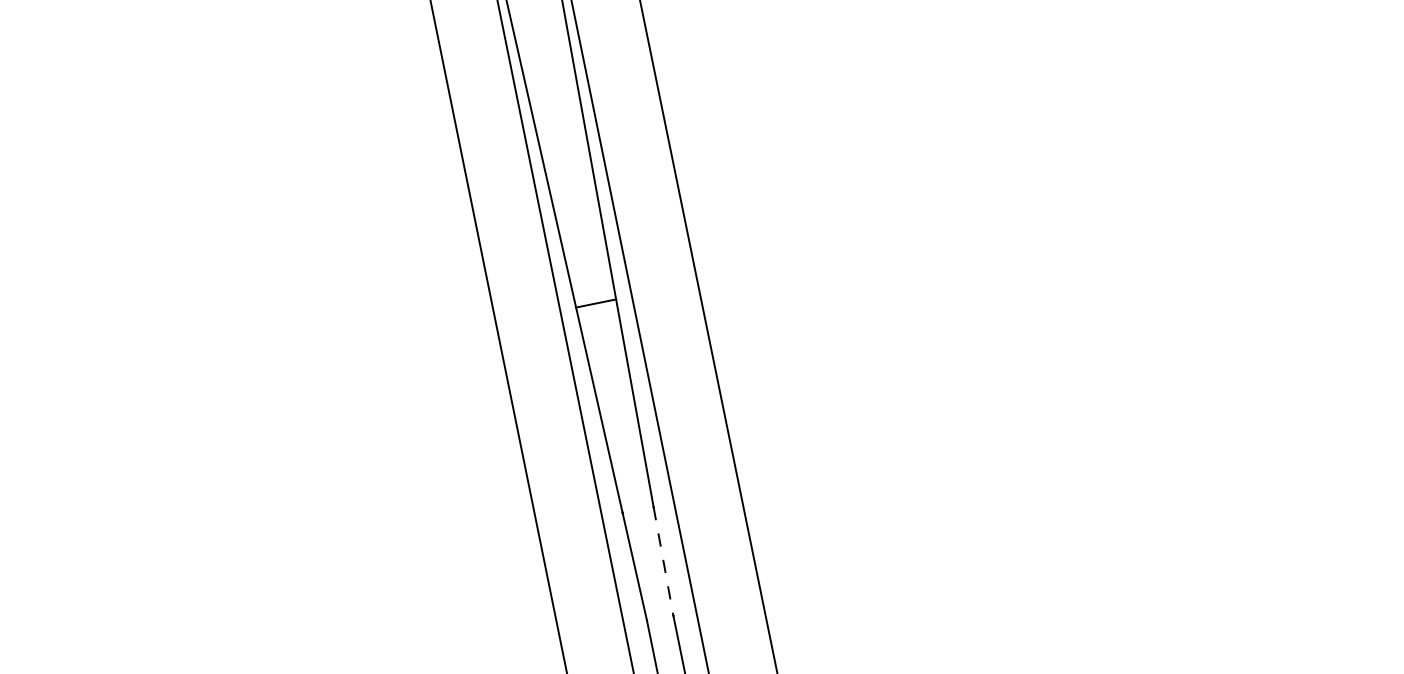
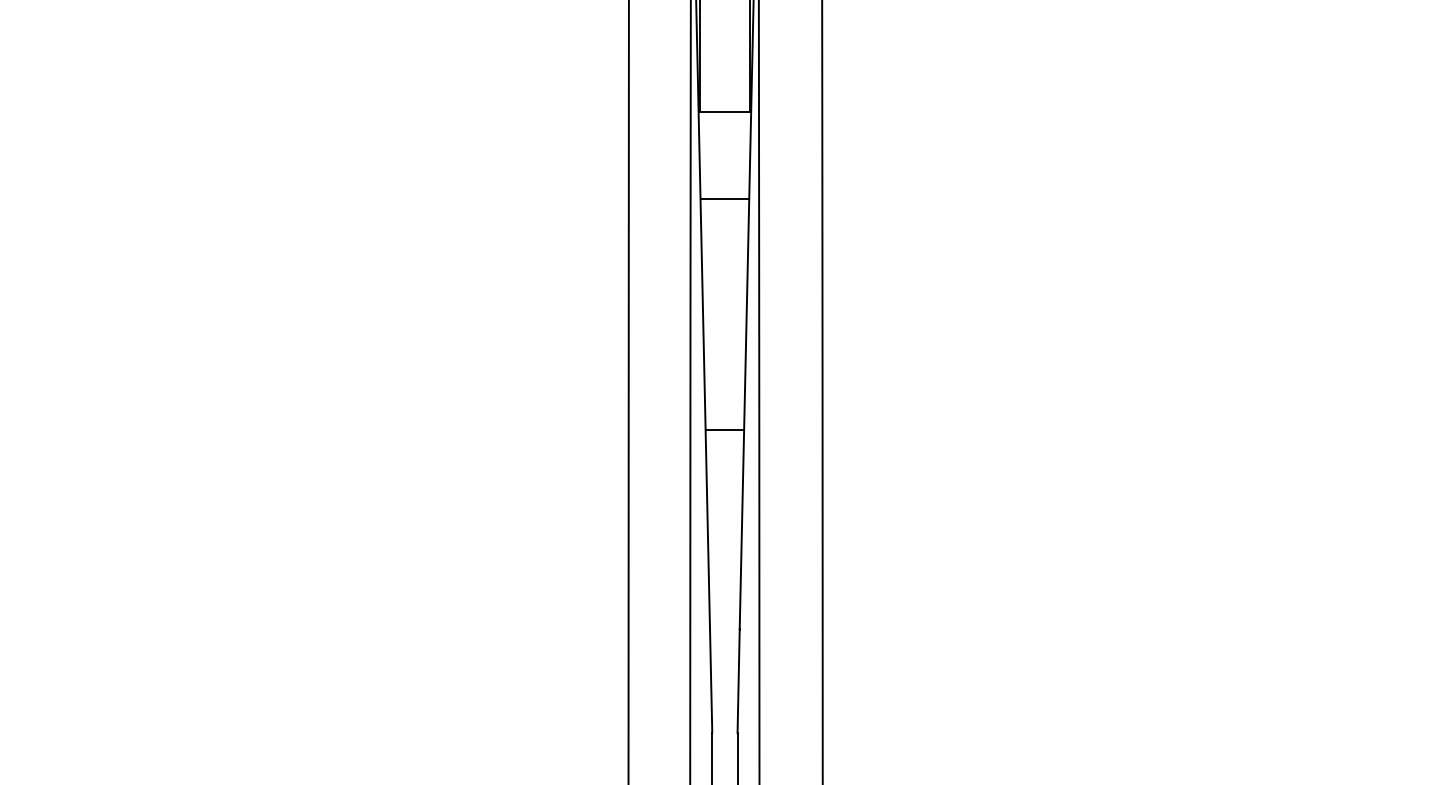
line: (546, 62) -> (724, 198), added
line: (663, 561) -> (738, 681), dashed -> solid

